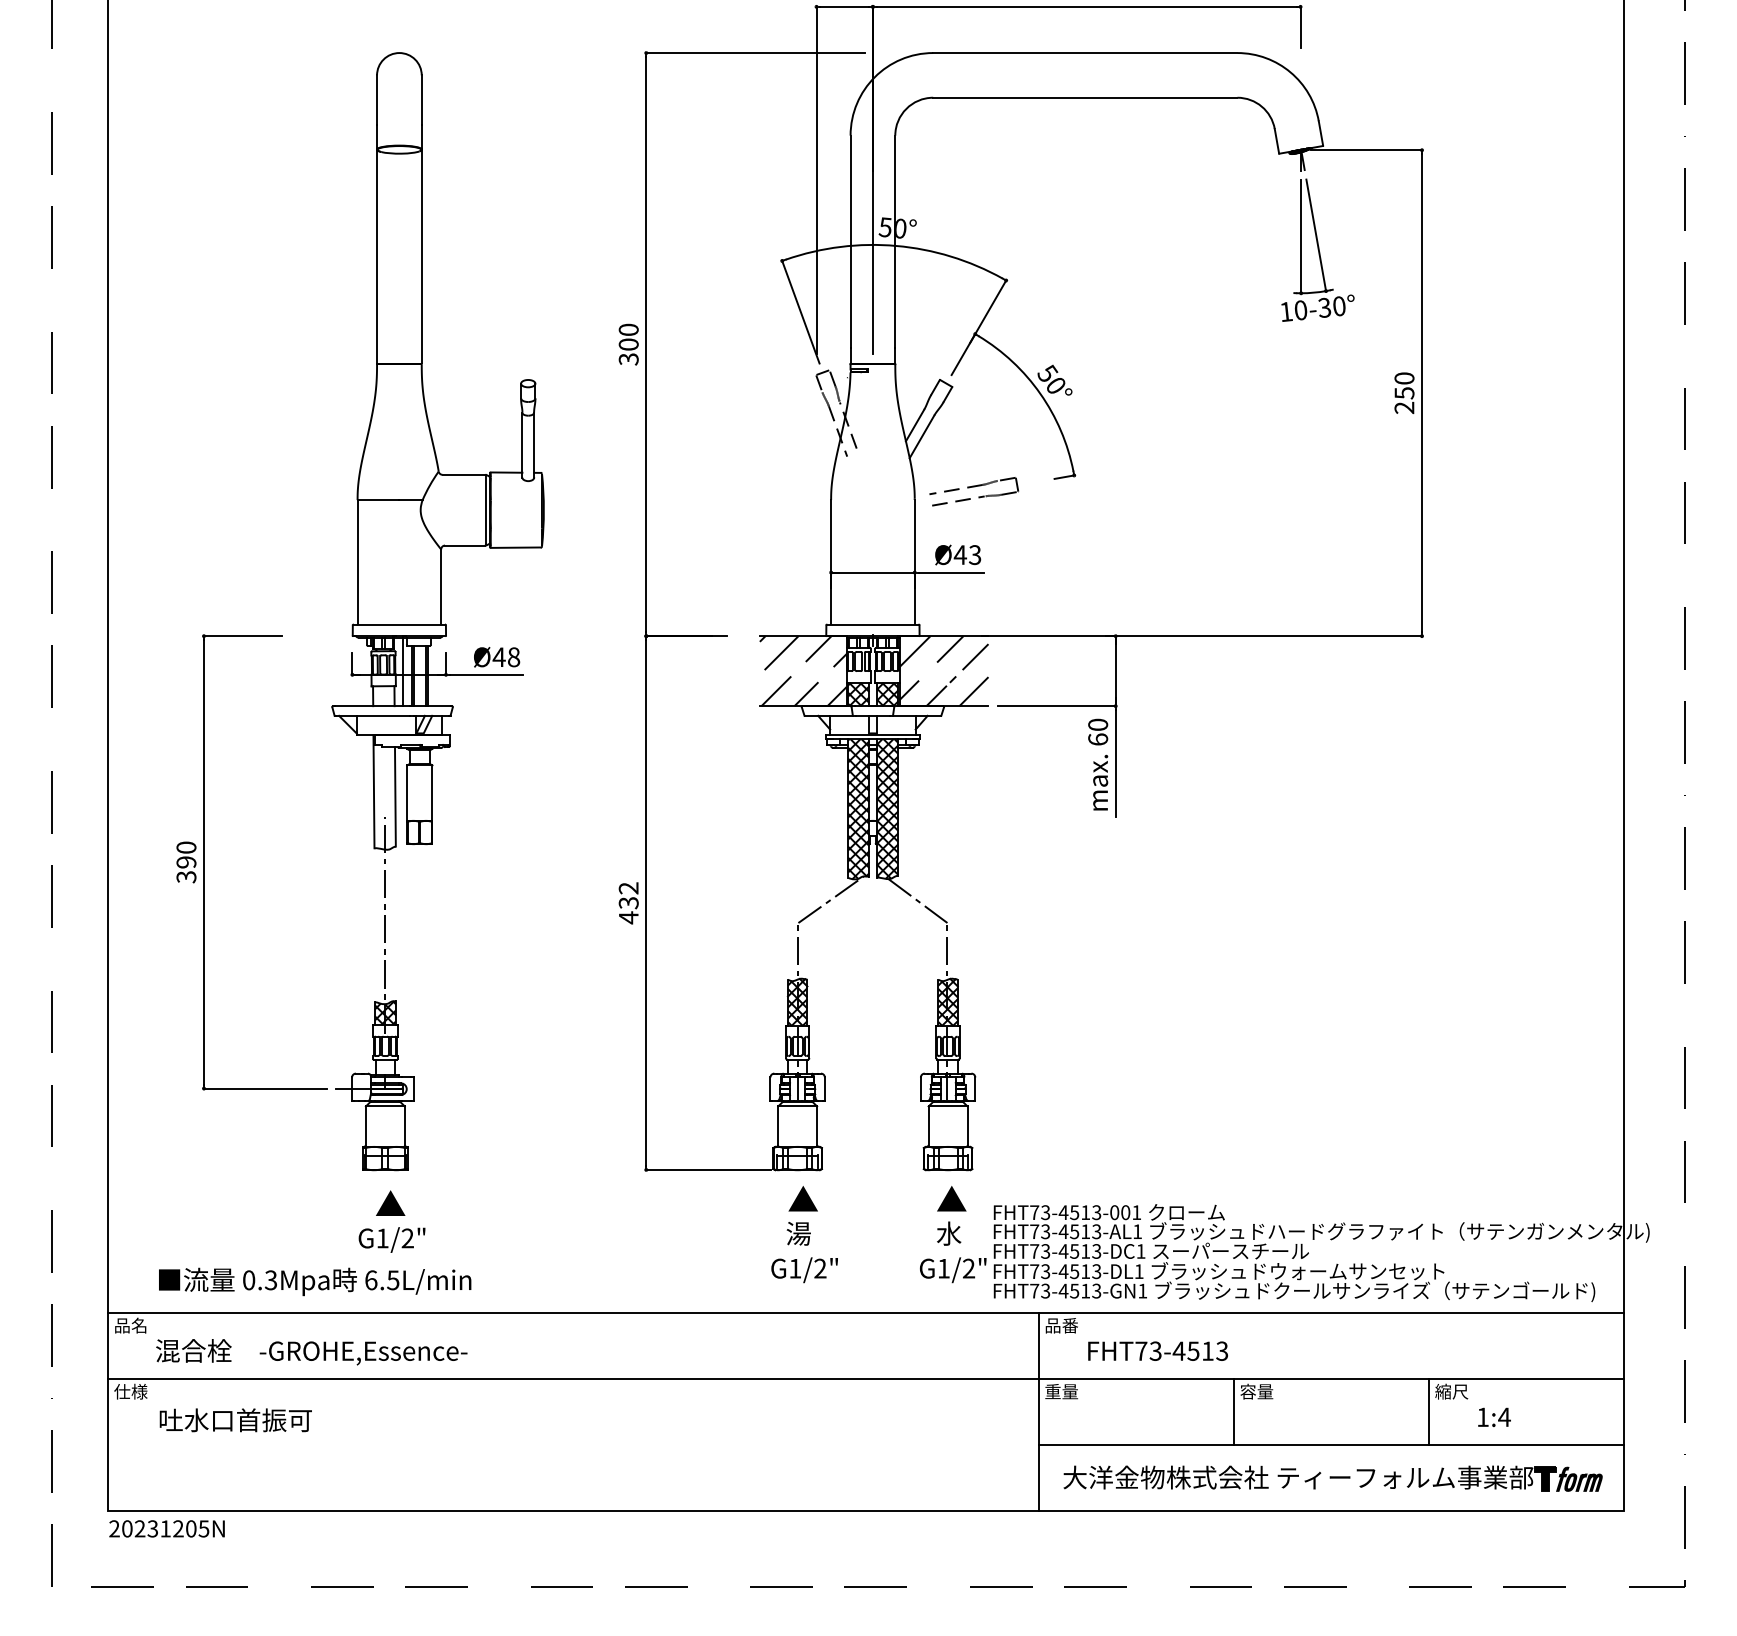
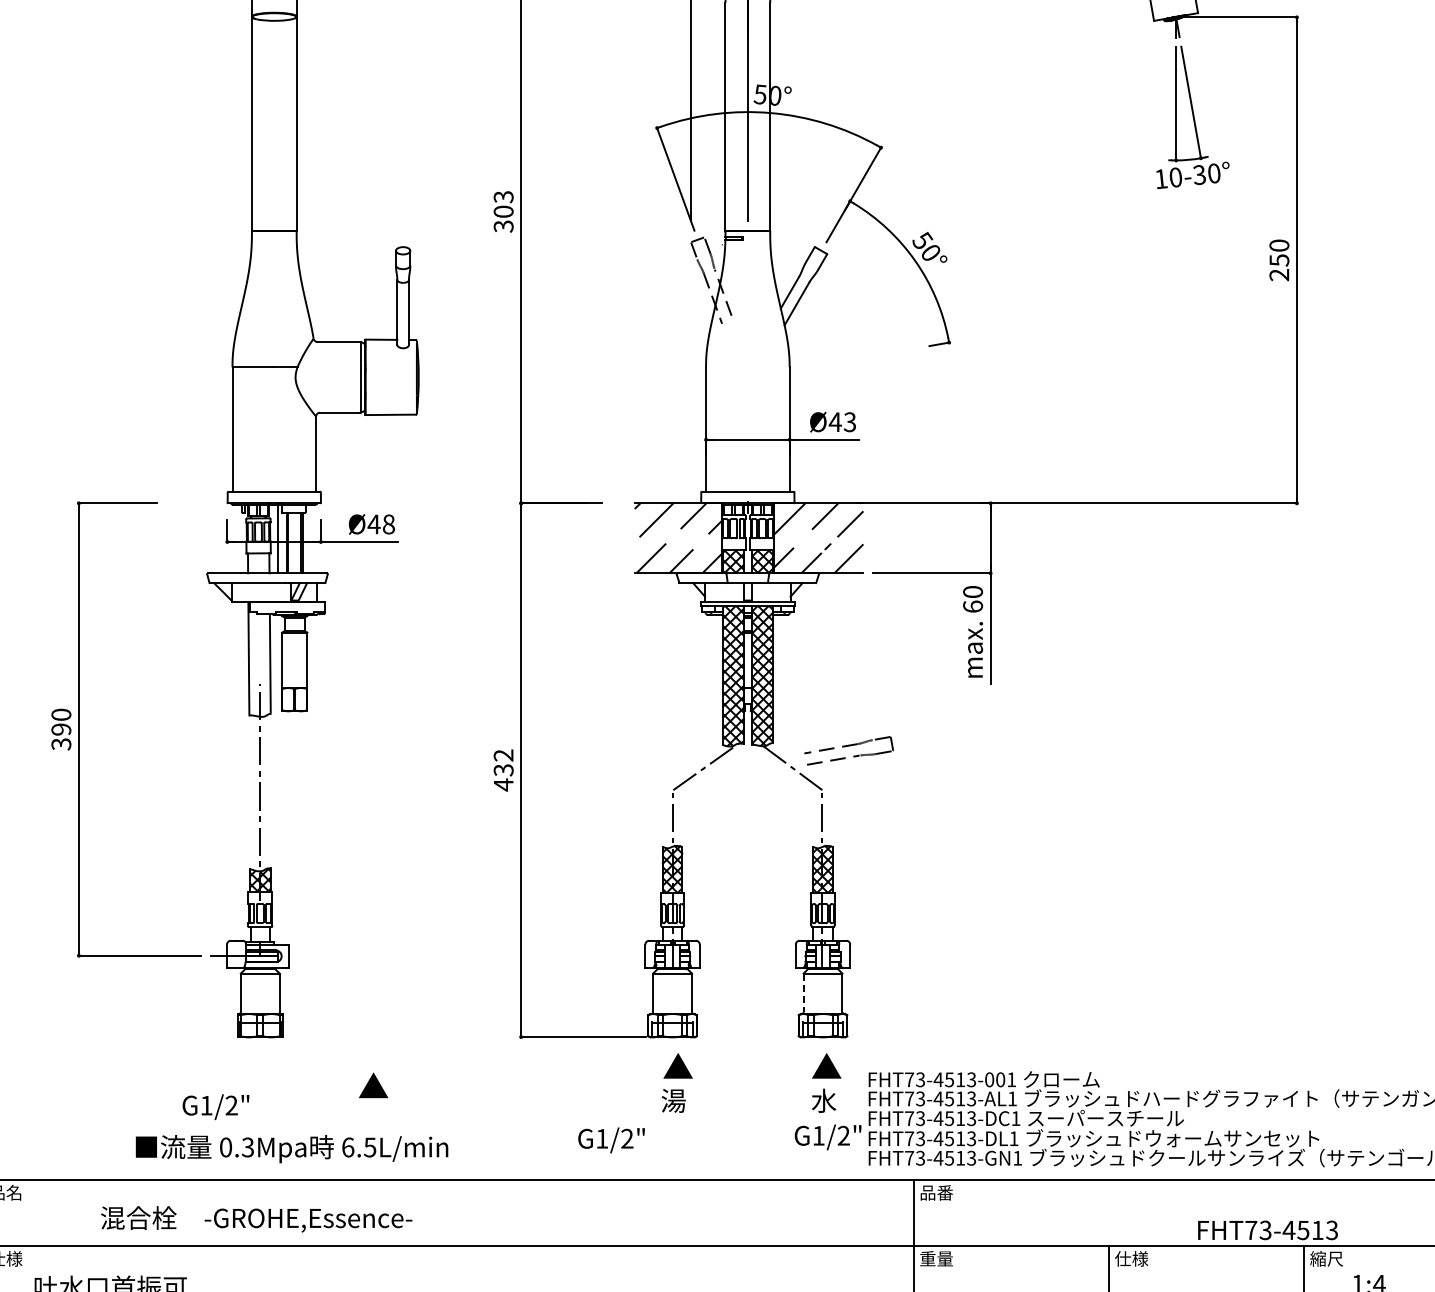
text: (628, 329) -> (503, 196), 300 -> 303
part: (974, 491) -> (849, 750), moved
line: (928, 1126) -> (803, 993), solid -> dashed
text: (390, 1202) -> (373, 1084), moved
text: (391, 1239) -> (215, 1106), moved
text: (804, 1270) -> (611, 1140), moved
text: (315, 1281) -> (292, 1148), moved
text: (1157, 1350) -> (1267, 1229), moved
text: (311, 1352) -> (256, 1219), moved
text: (1256, 1391) -> (1131, 1258), 容量 -> 仕様

